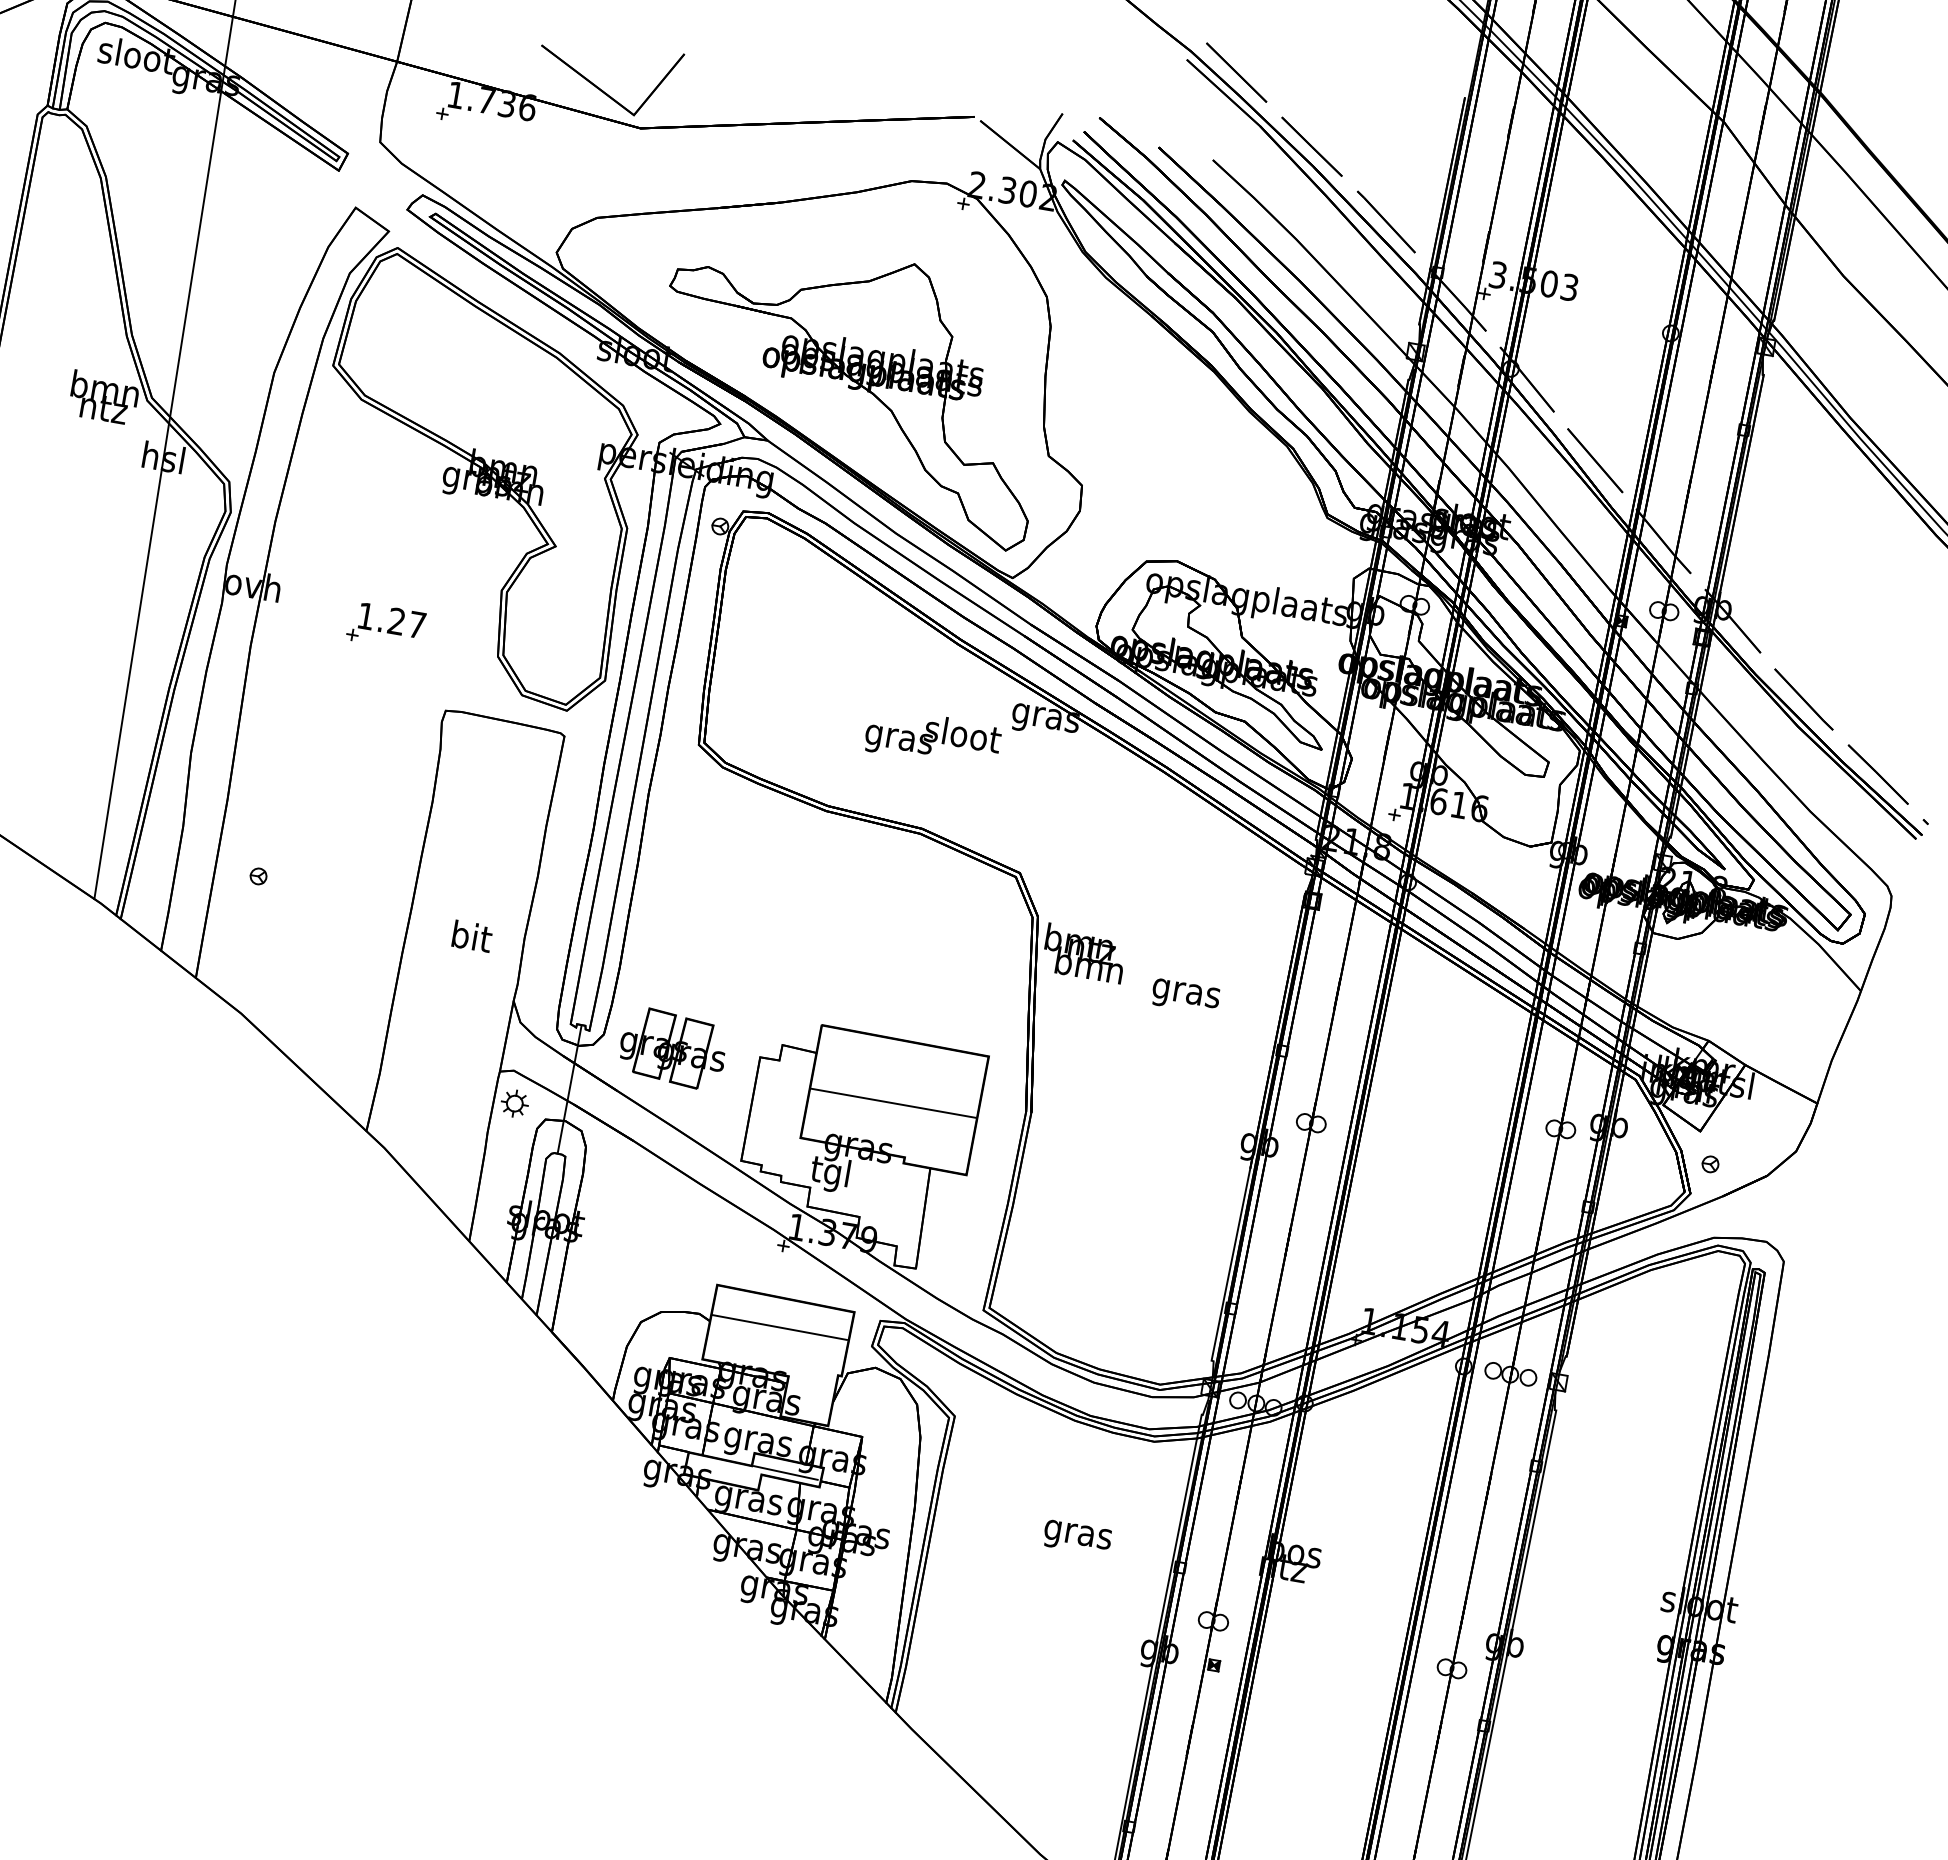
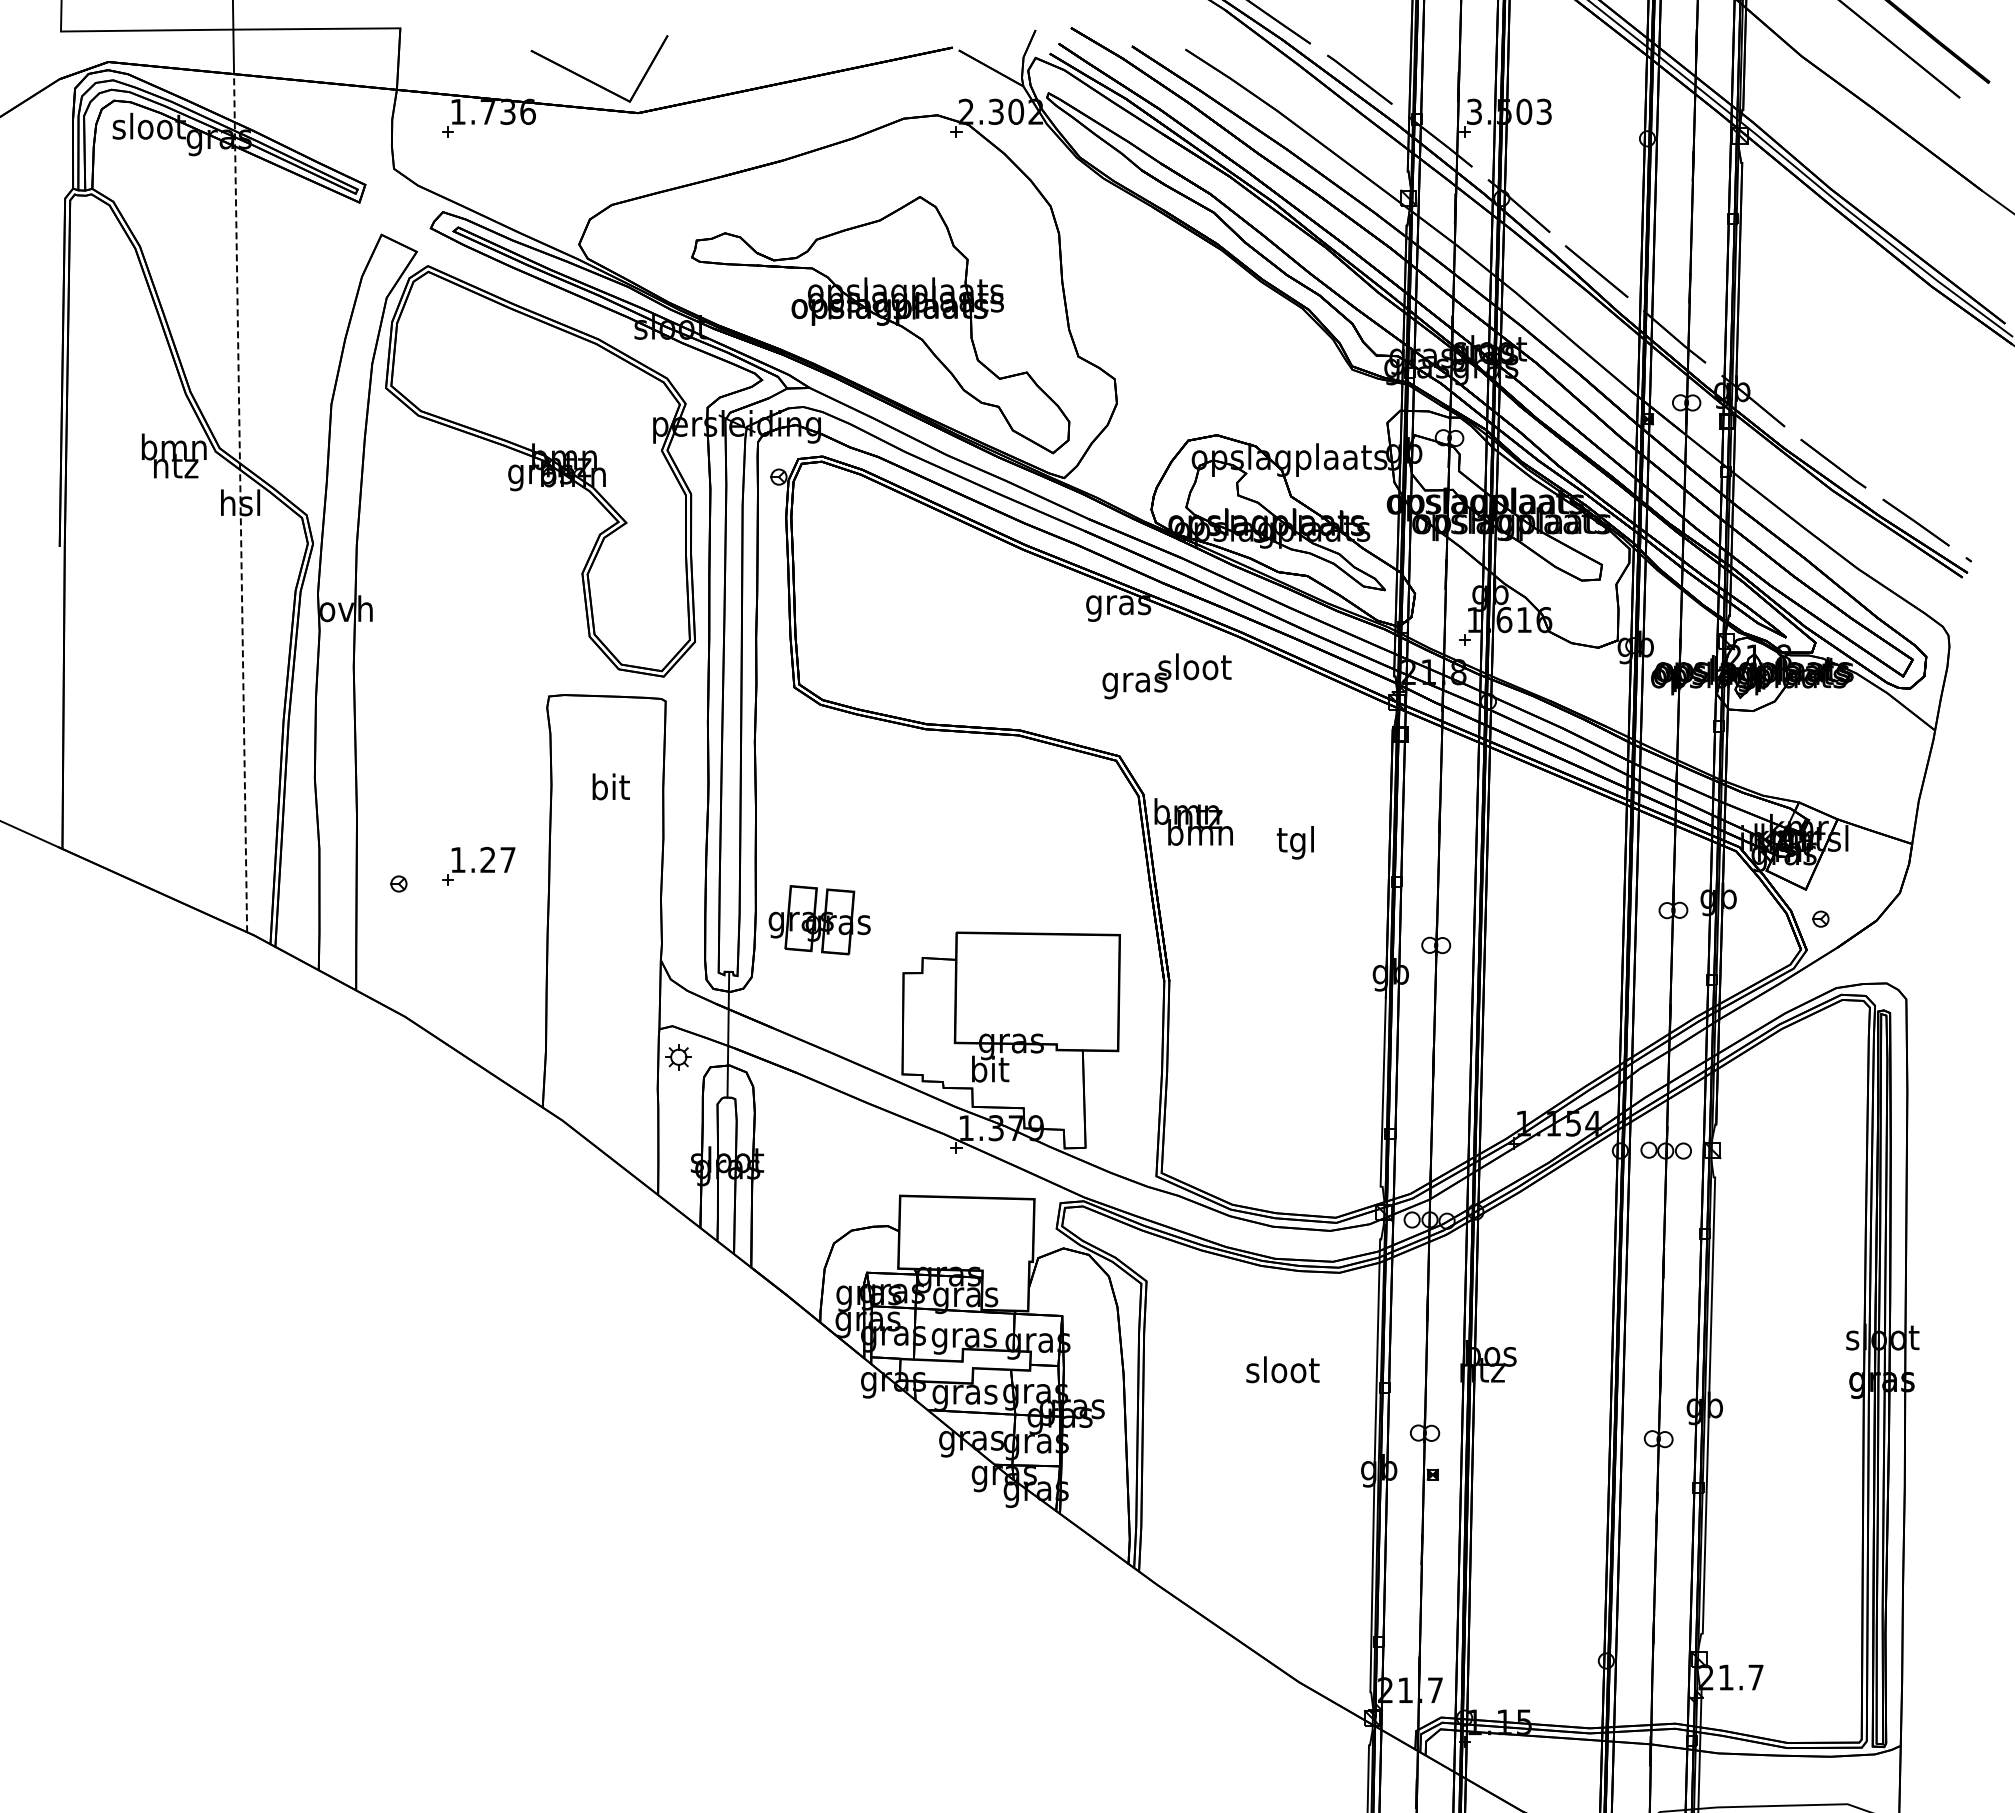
line: (163, 457) -> (240, 502), solid -> dashed
part: (385, 626) -> (478, 866), moved
text: (932, 738) -> (1166, 676), moved
text: (471, 935) -> (610, 786), moved
text: (1186, 992) -> (1296, 842), gras -> tgl
part: (672, 1048) -> (819, 920), moved
line: (893, 1102) -> (1037, 994), removed
text: (830, 1174) -> (989, 1072), tgl -> bit
line: (779, 1326) -> (965, 1225), removed
line: (785, 1472) -> (995, 1362), removed
text: (1078, 1533) -> (1282, 1372), gras -> sloot

